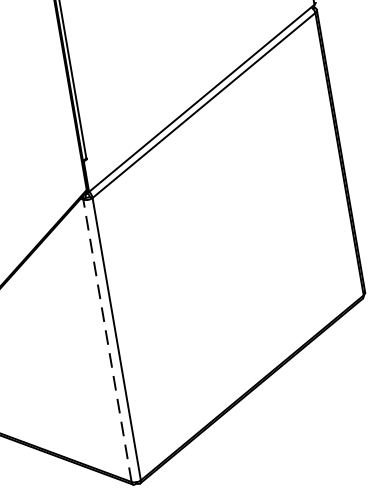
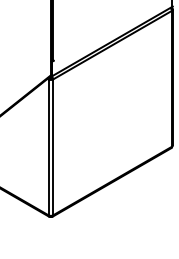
line: (107, 340) -> (48, 147), dashed -> solid

